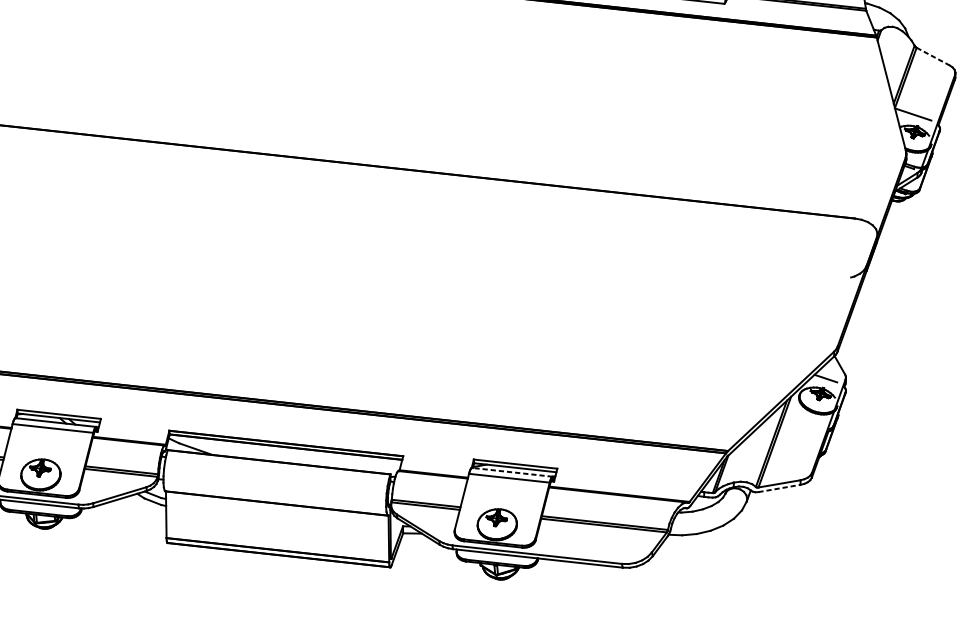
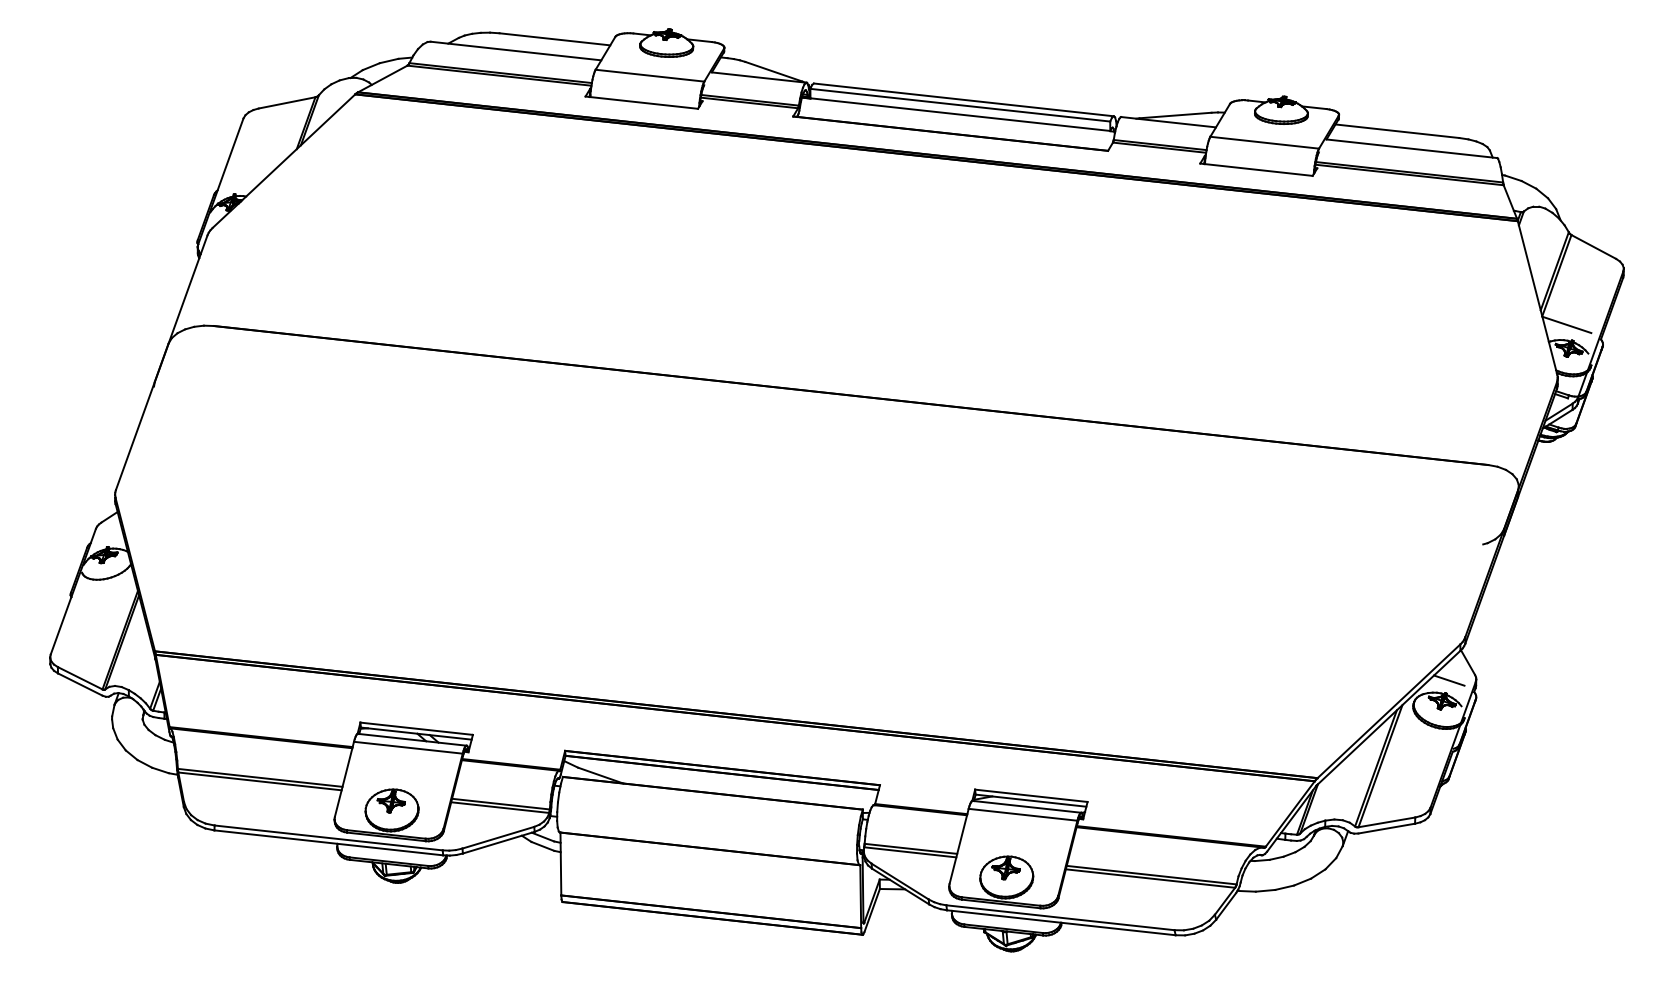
line: (933, 57) -> (1594, 247), dashed -> solid
line: (511, 472) -> (1026, 806), dashed -> solid
line: (779, 488) -> (1386, 828), dashed -> solid

